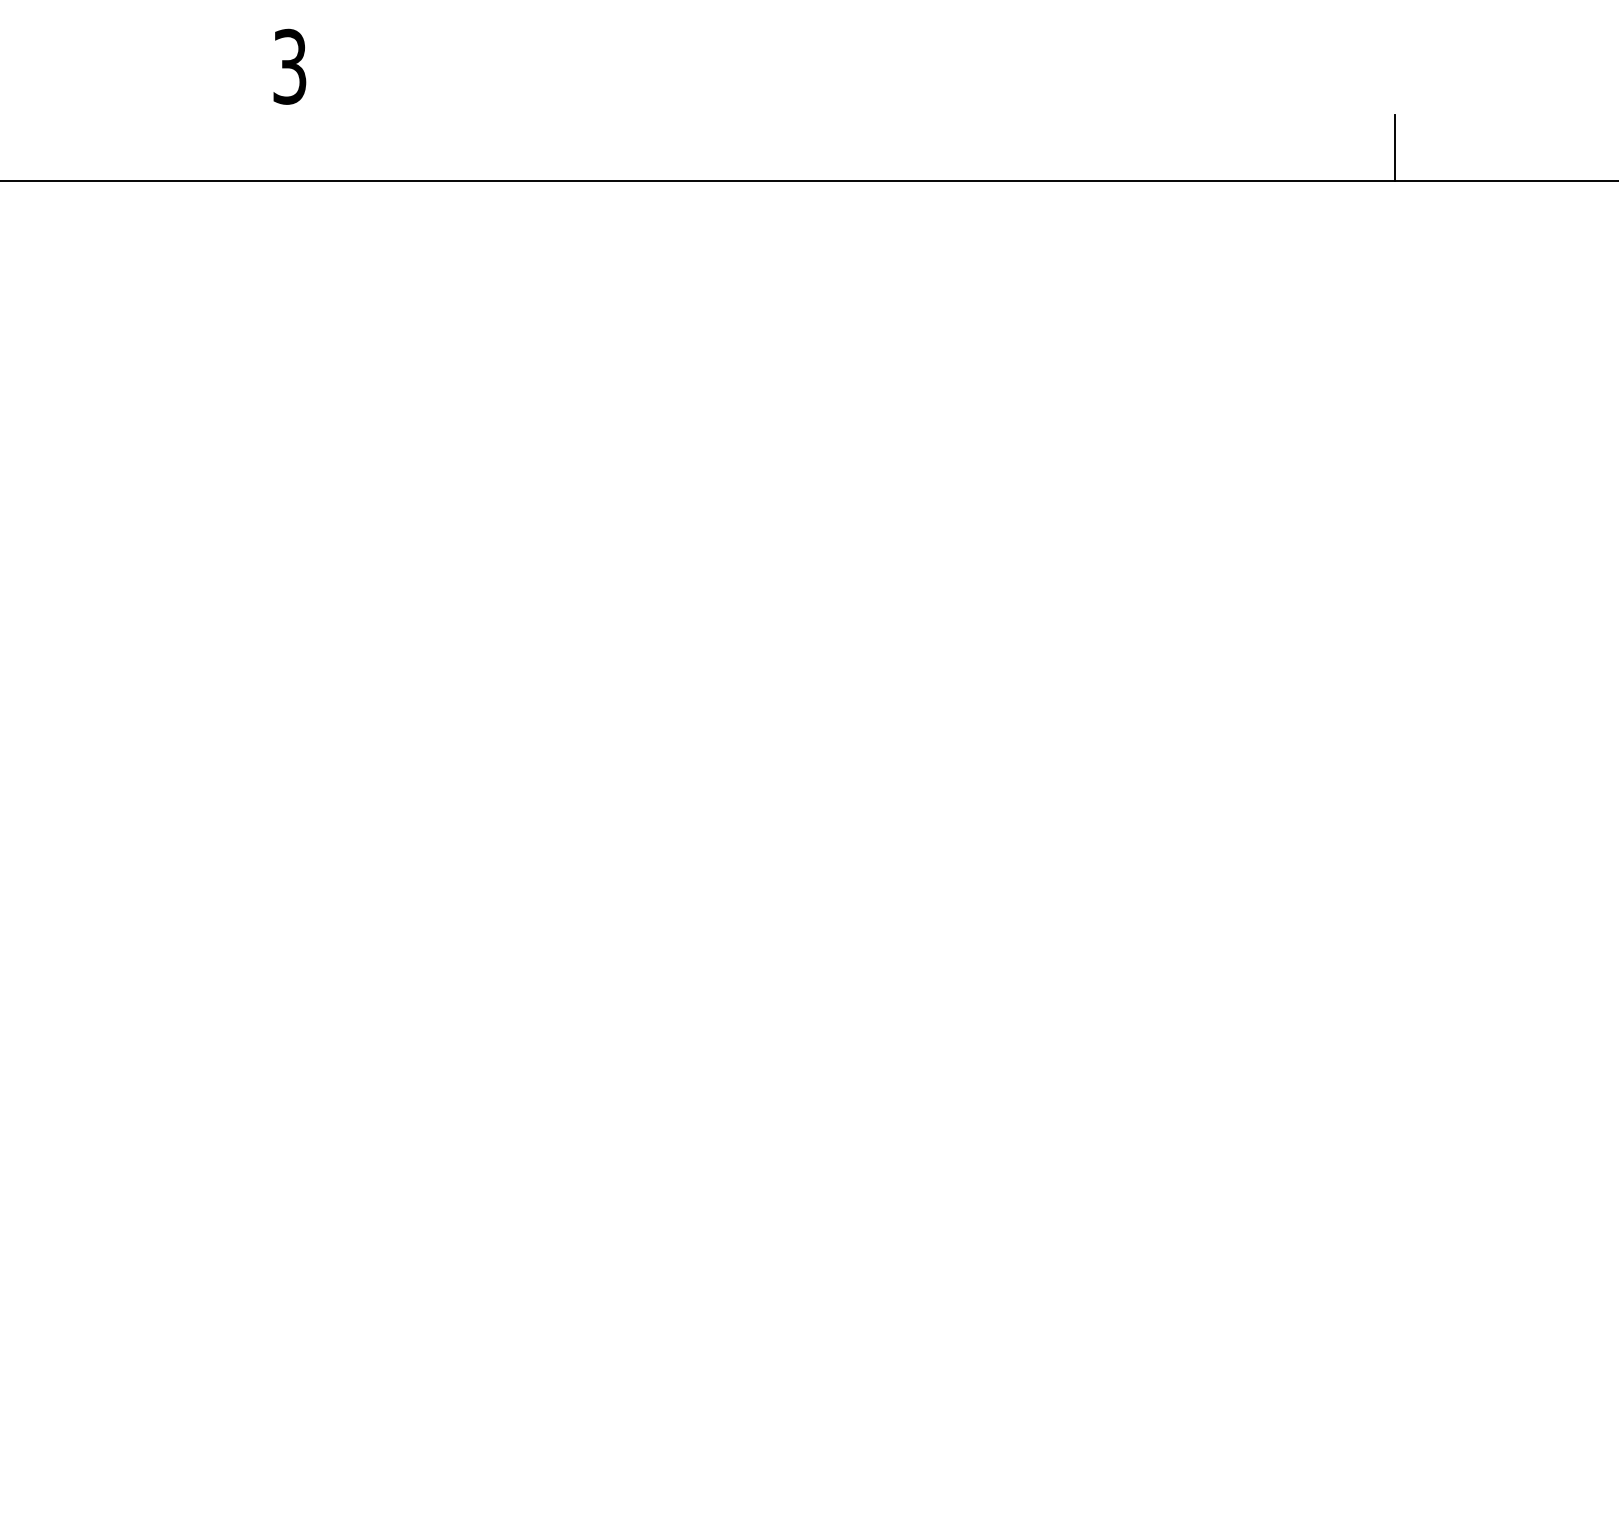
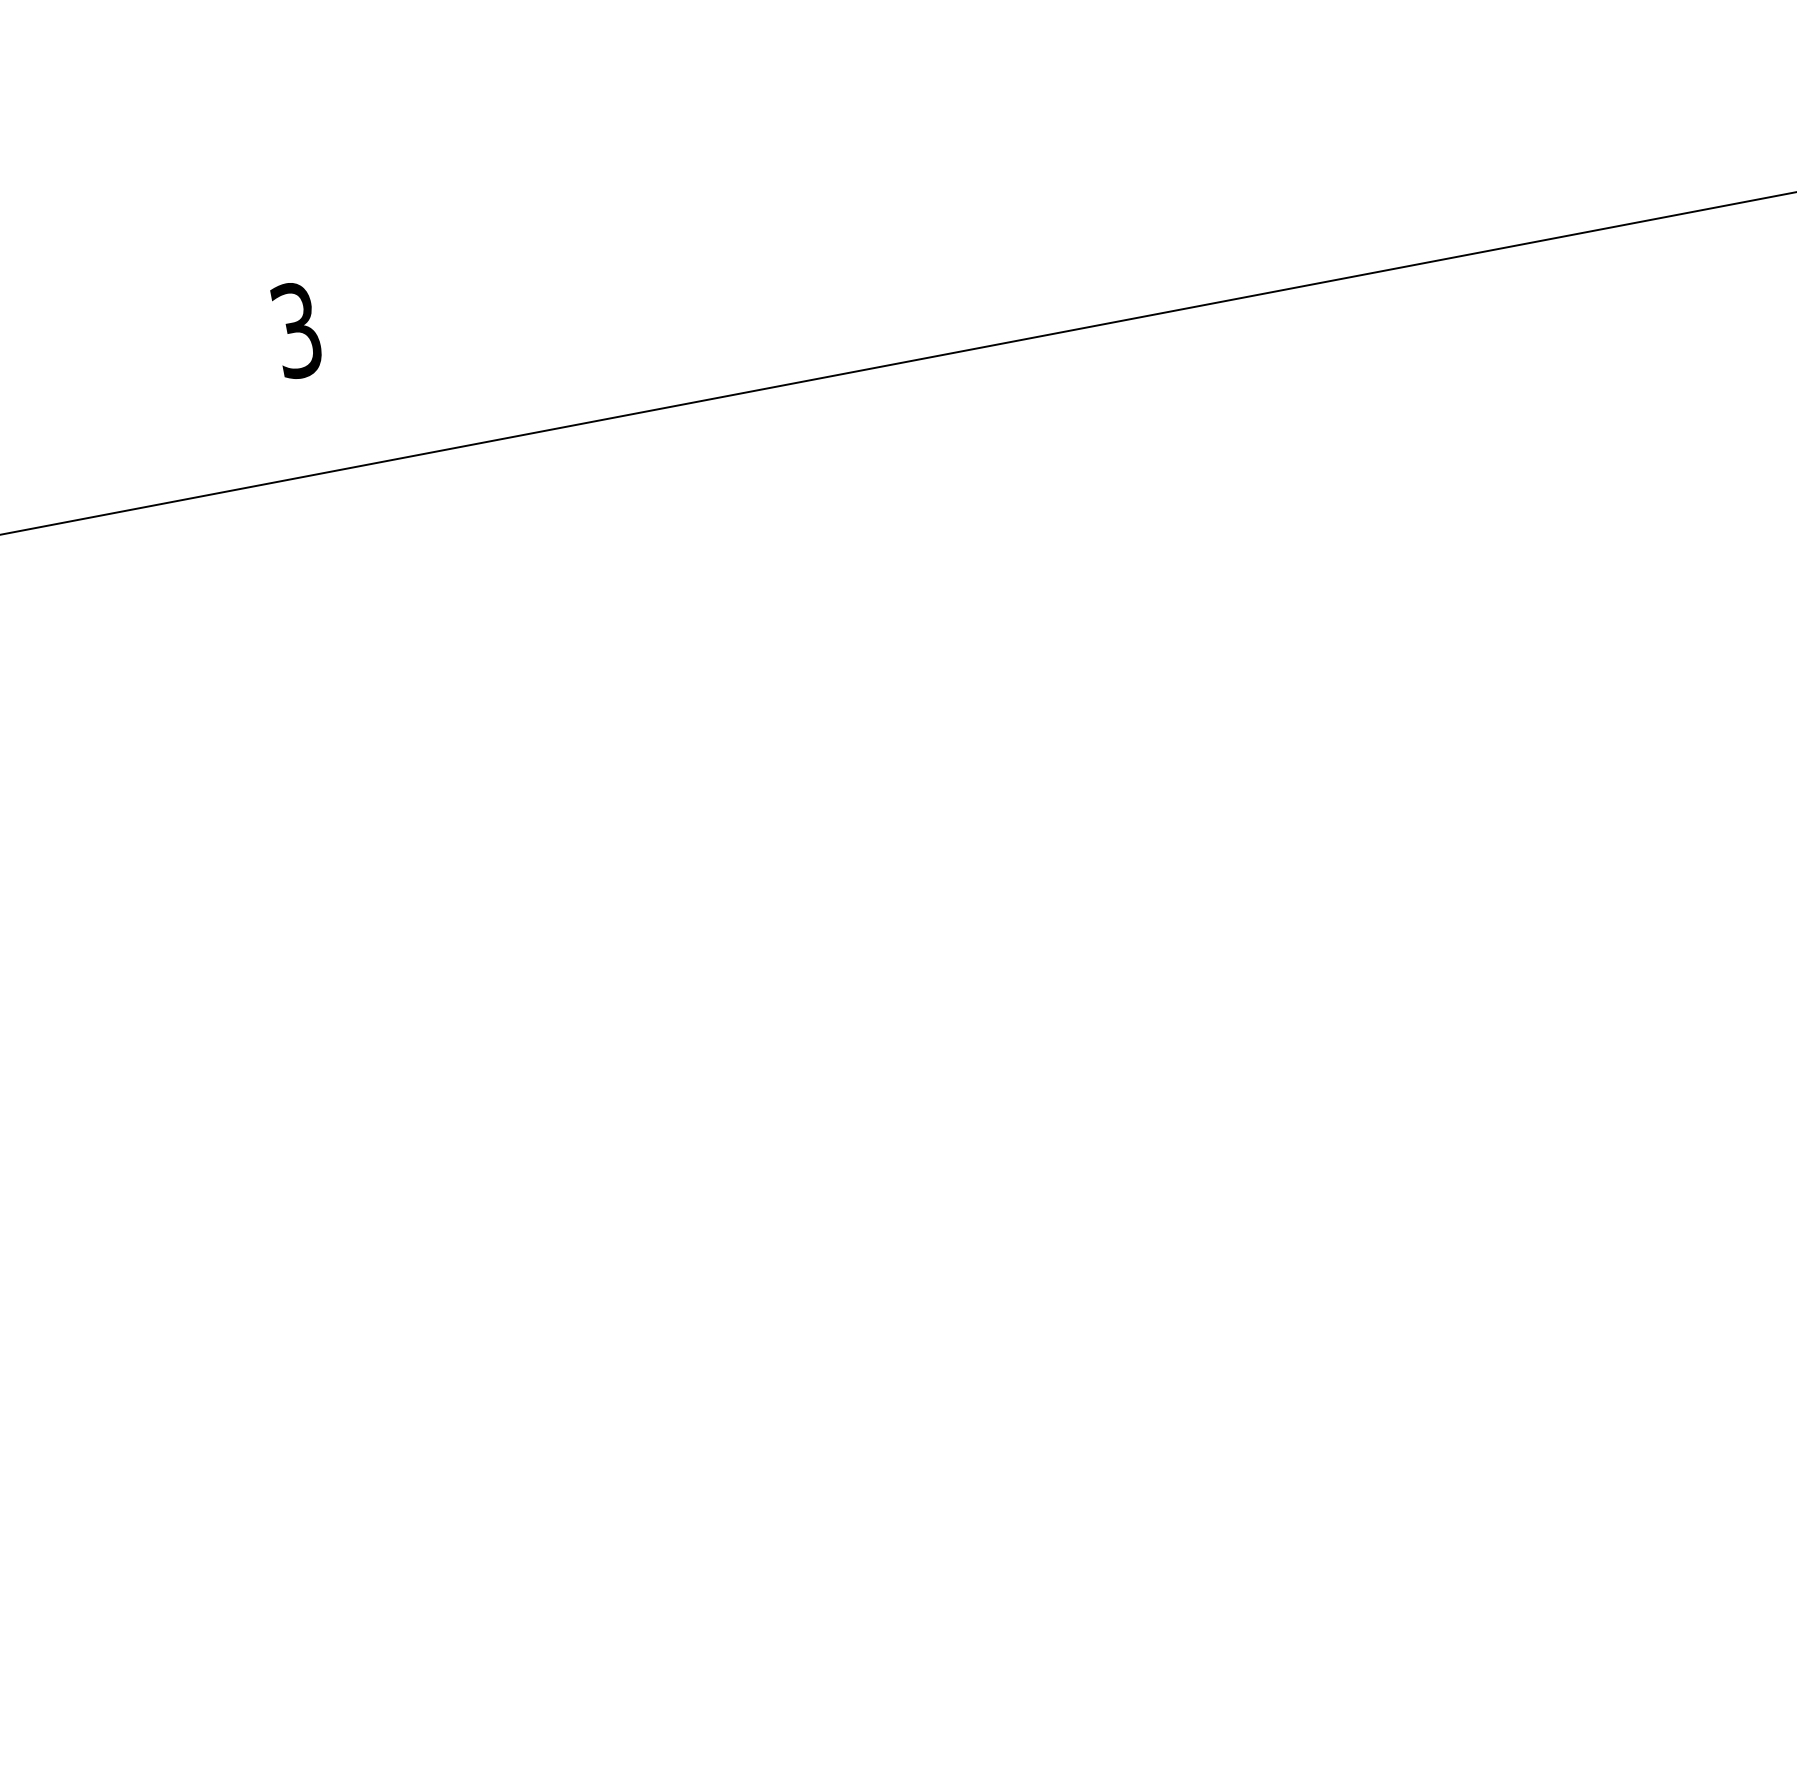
line: (1395, 147) -> (1693, 168), removed

